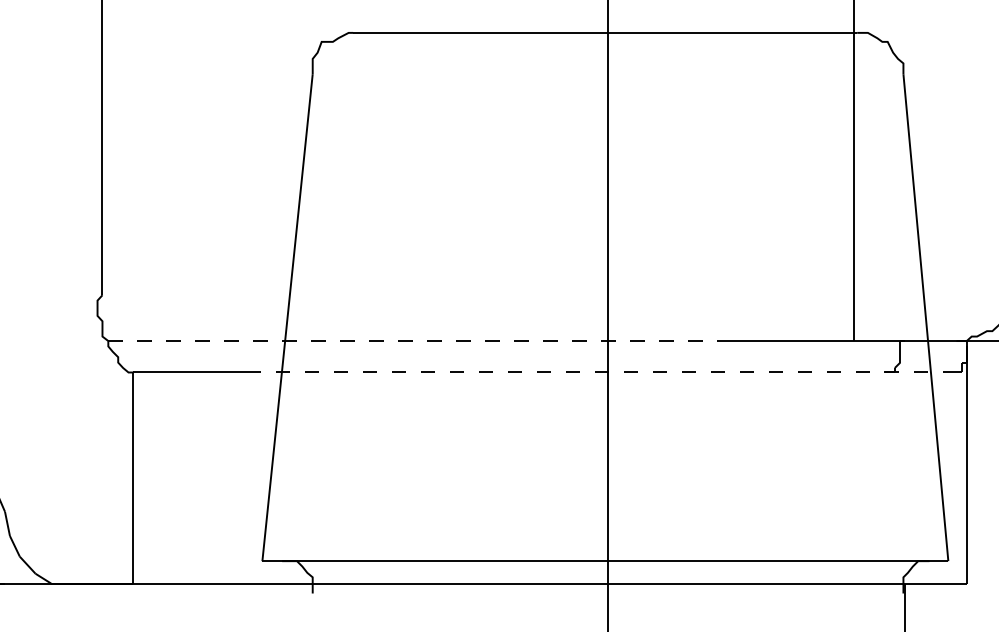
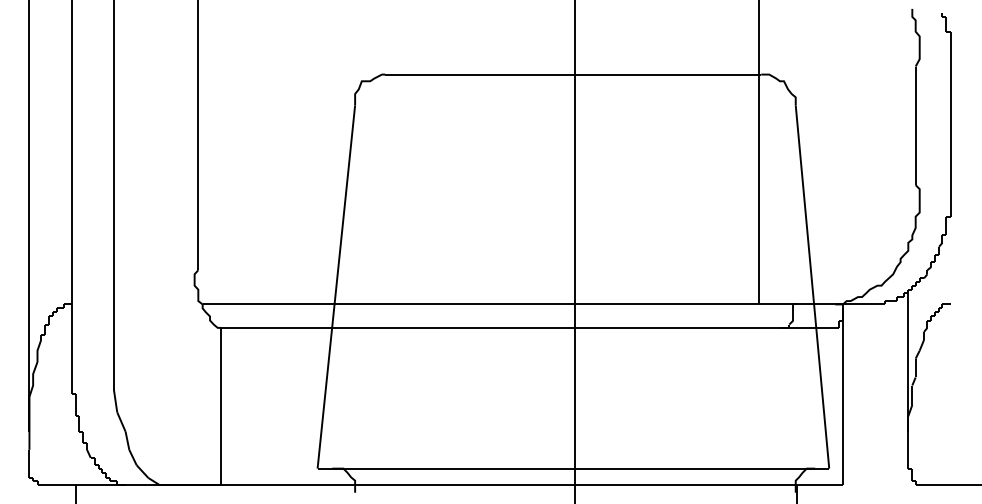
line: (419, 341) -> (434, 304), dashed -> solid
line: (598, 371) -> (568, 327), dashed -> solid

